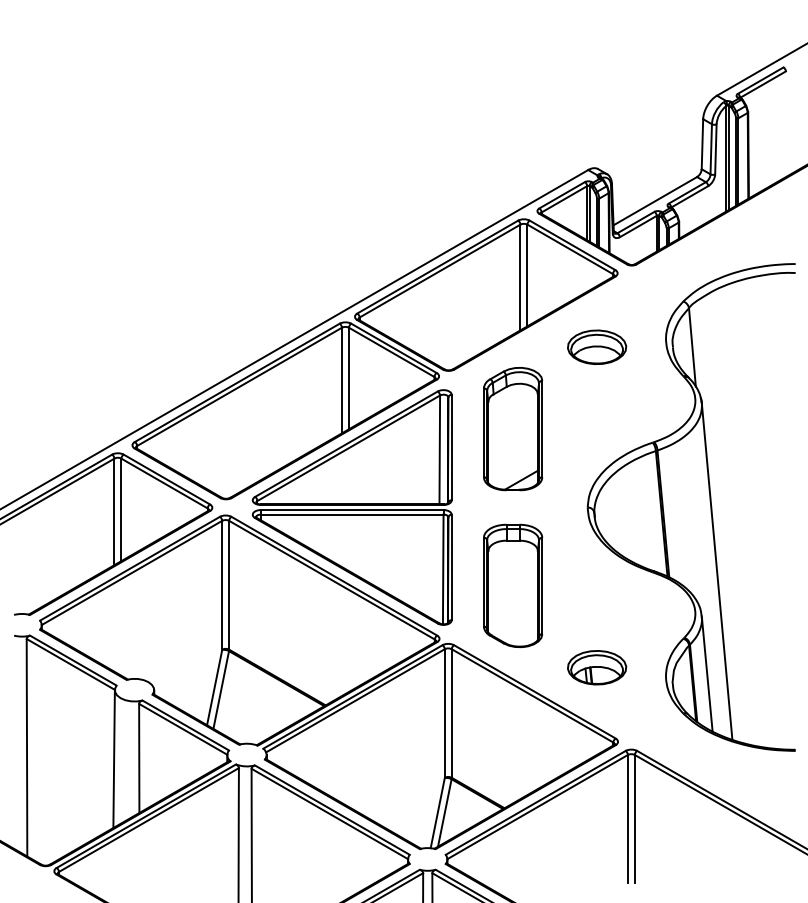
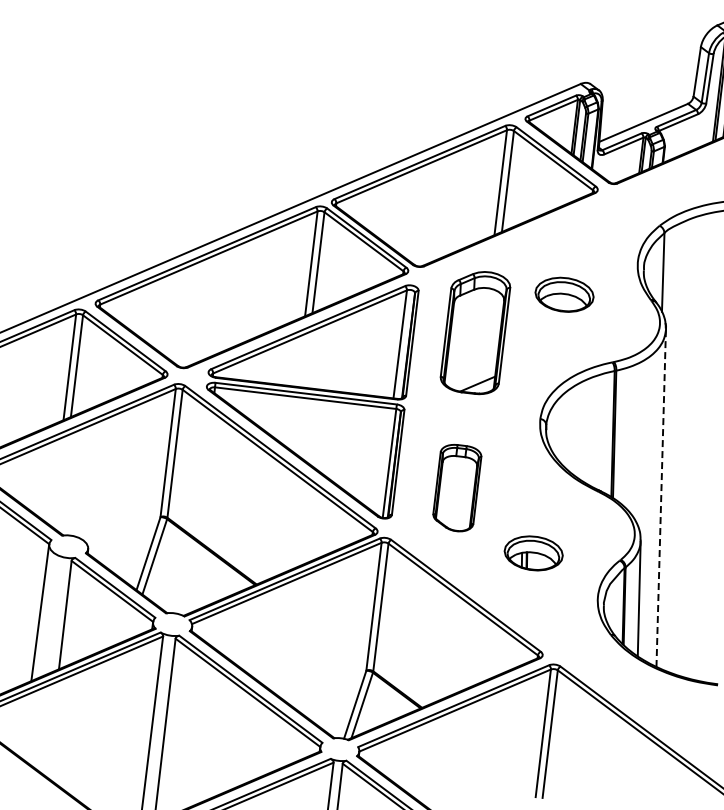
part: (597, 346) -> (565, 294), moved
line: (717, 571) -> (661, 497), solid -> dashed
part: (513, 585) -> (457, 487), size x0.7
part: (597, 667) -> (534, 553), moved

